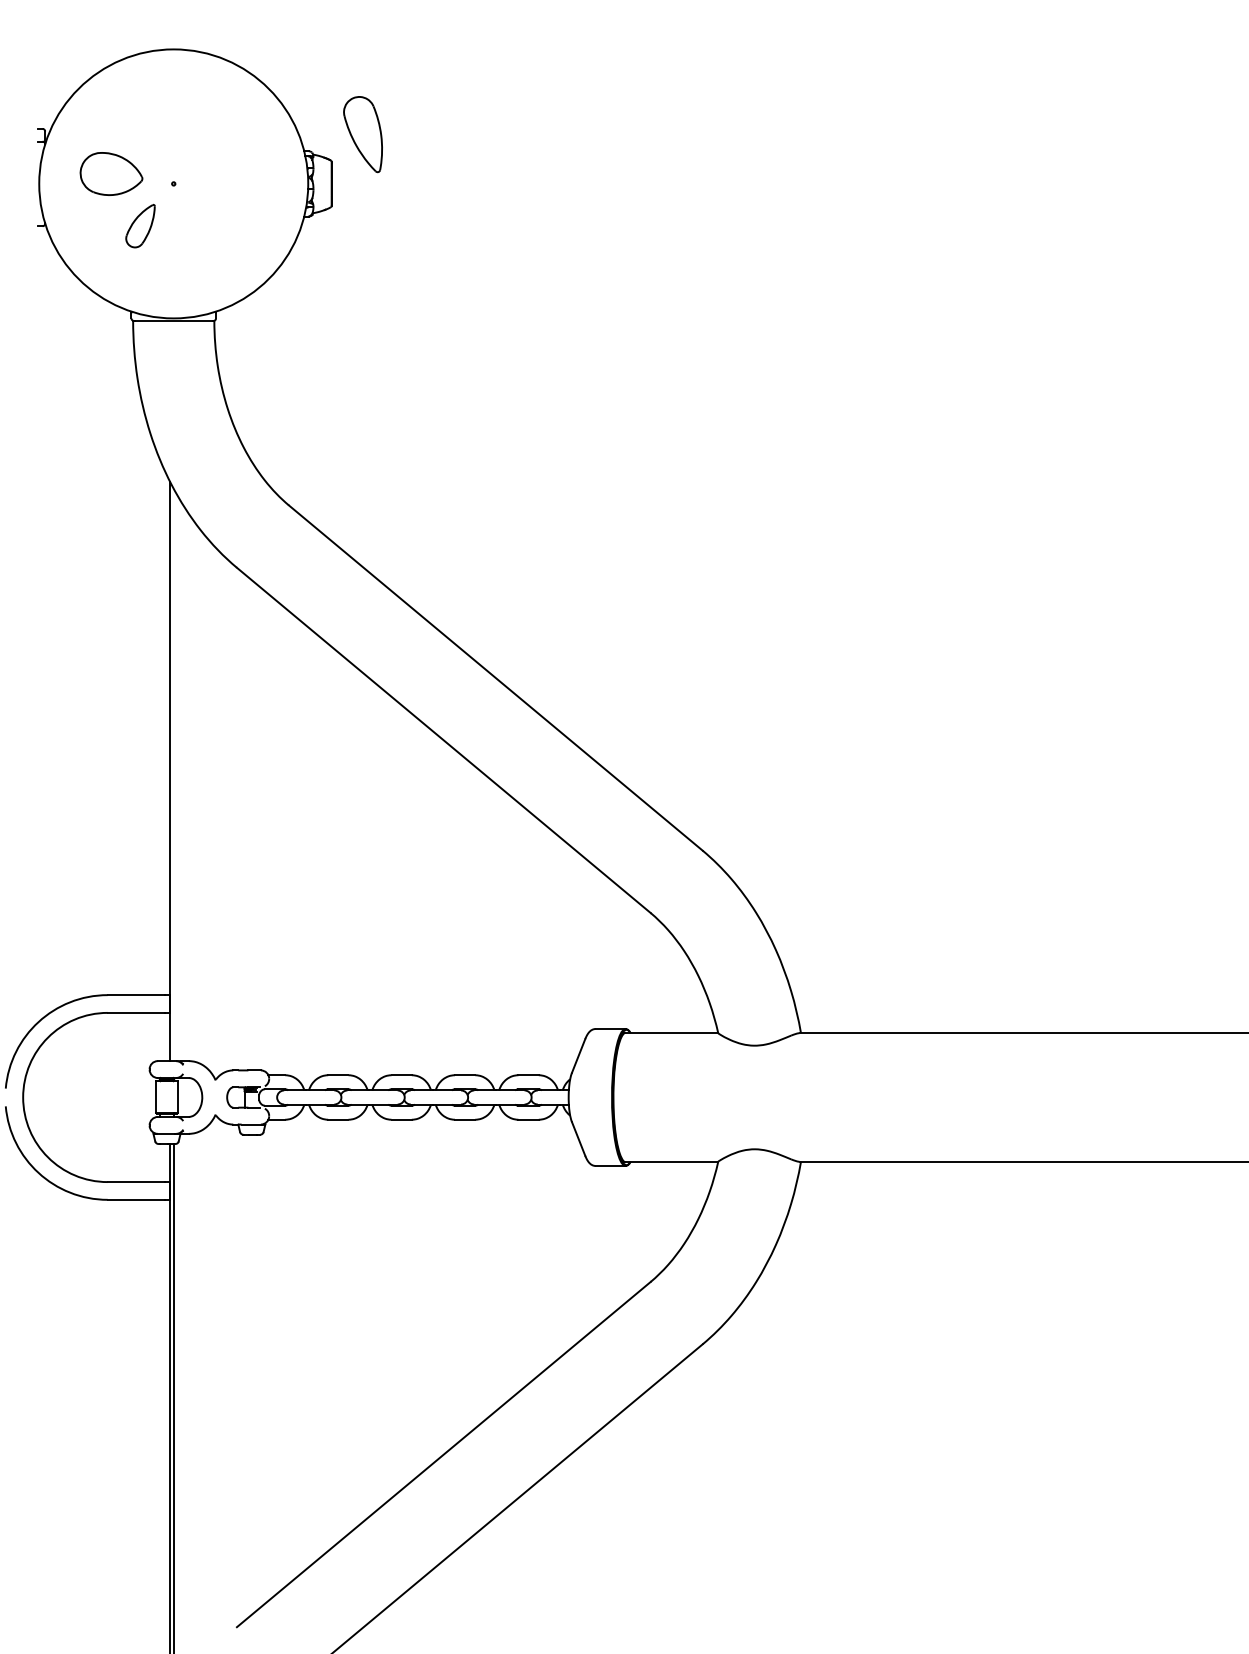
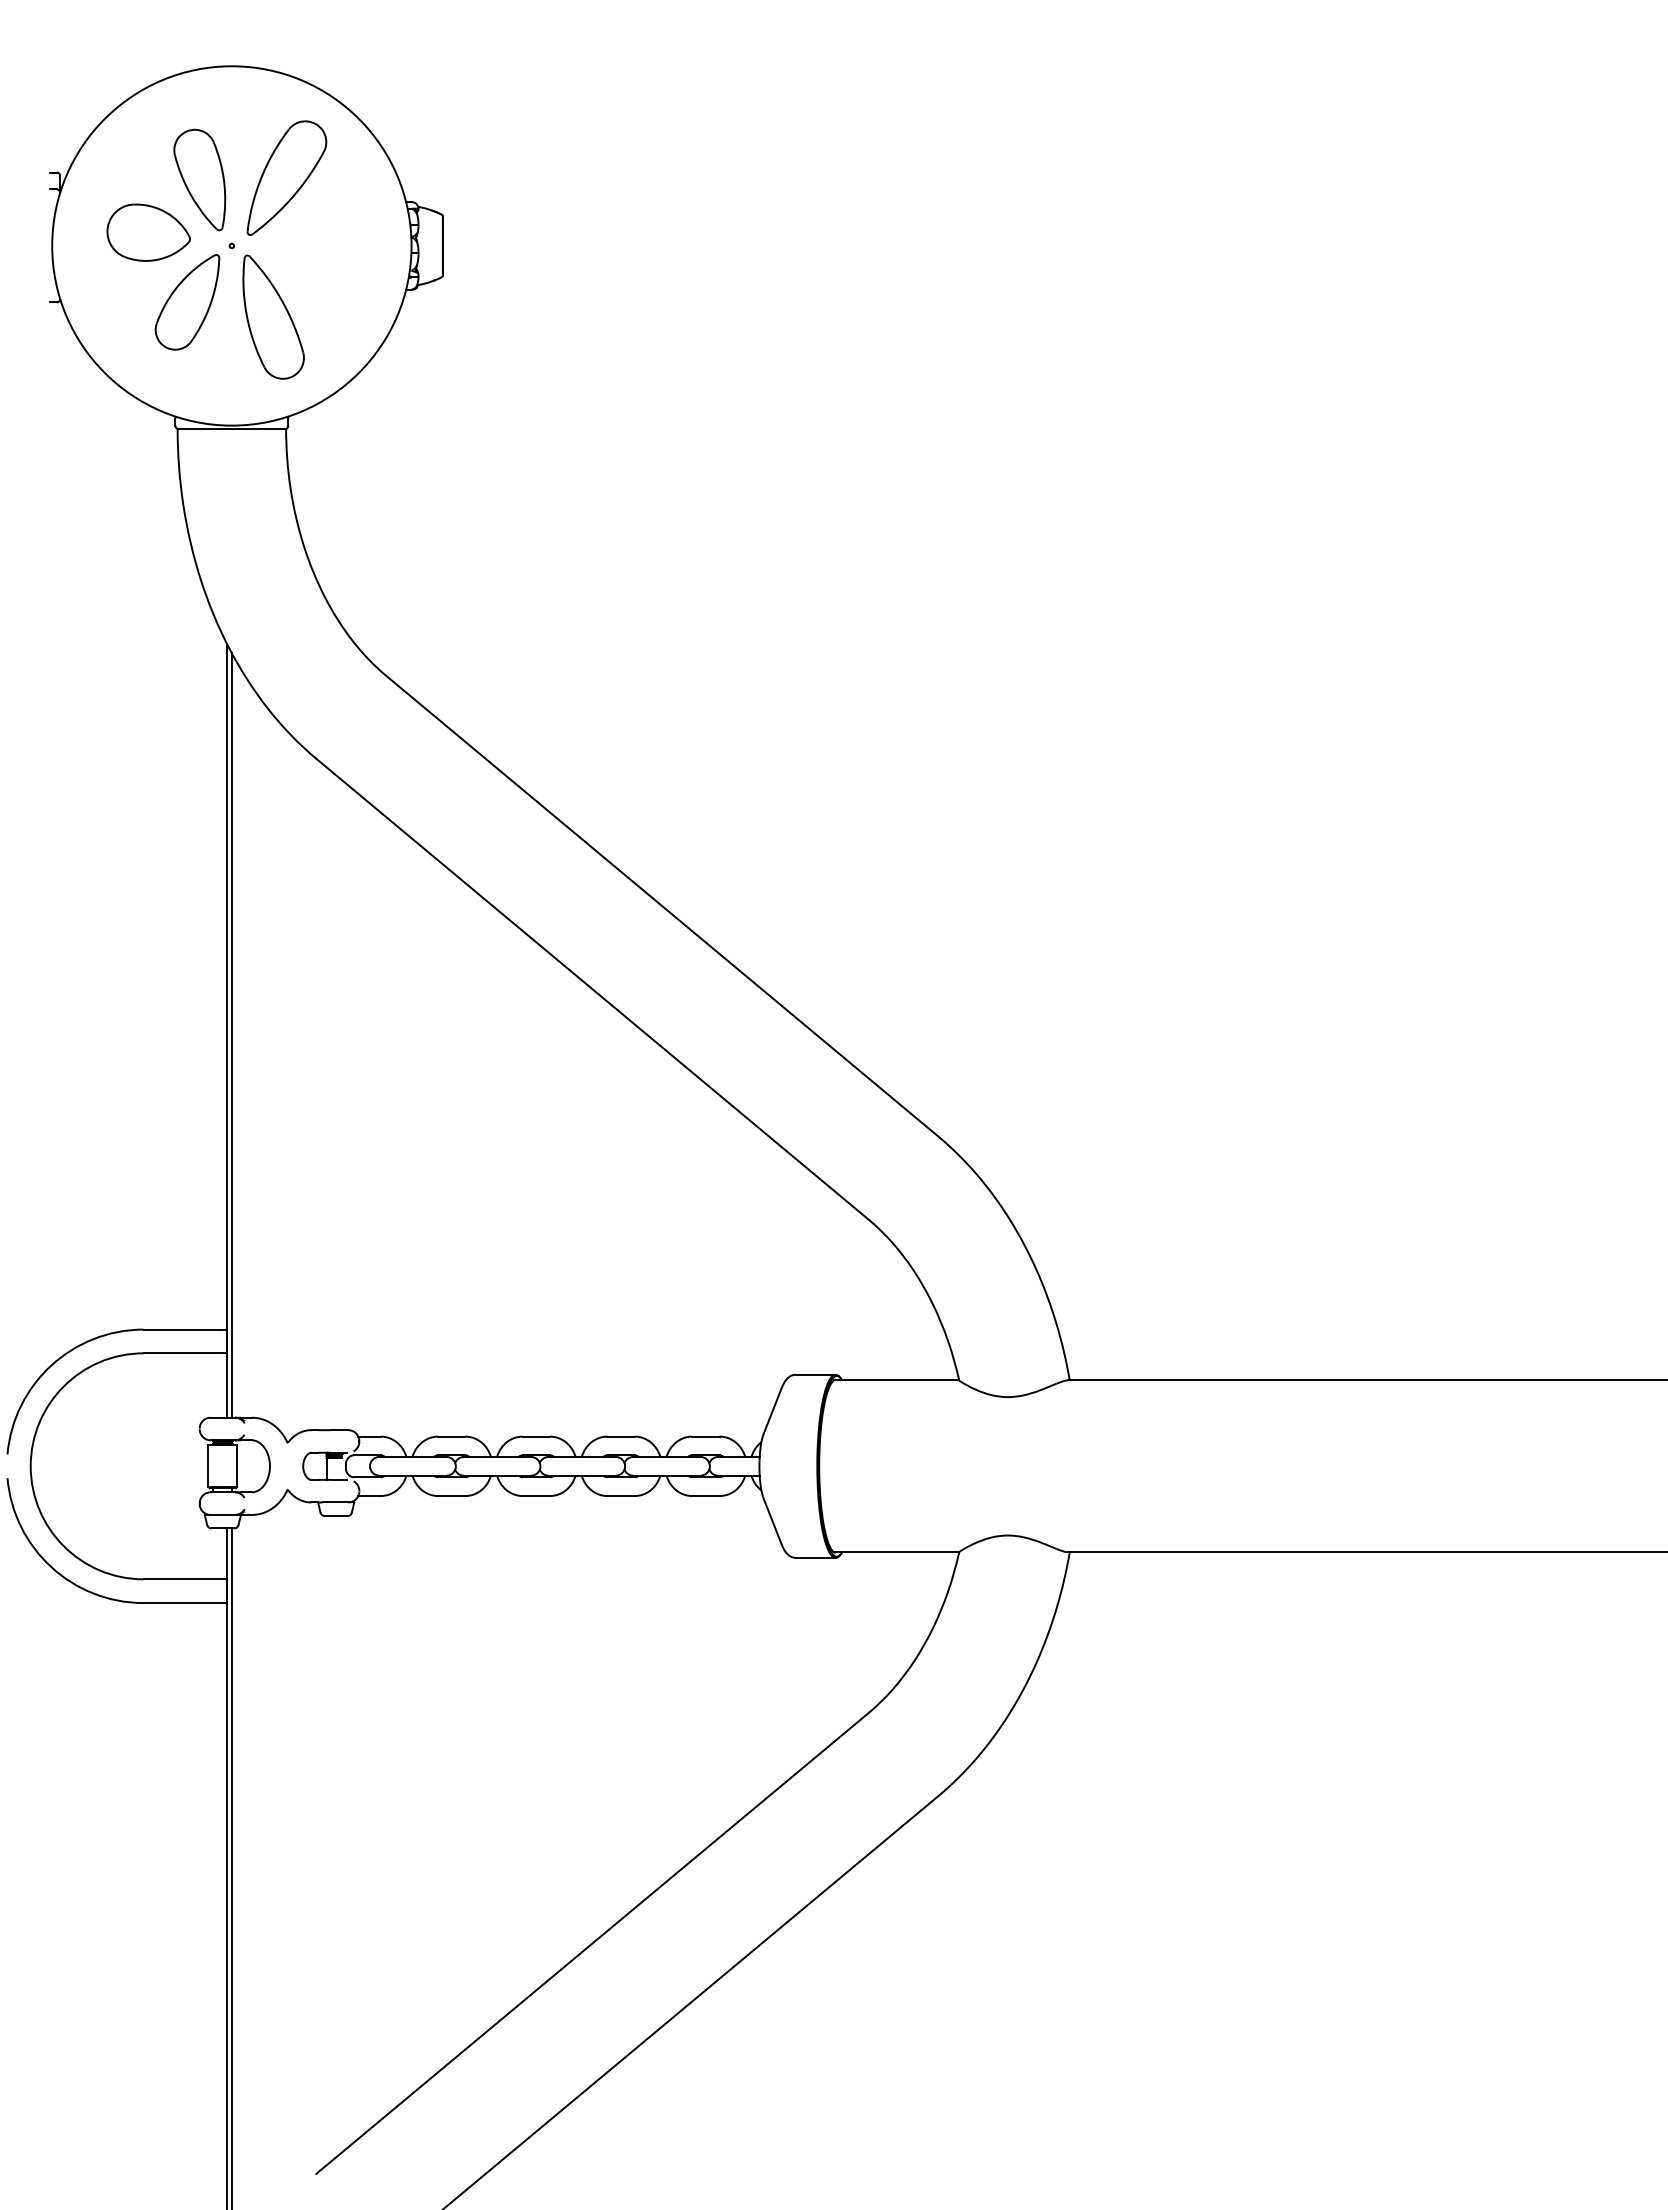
part: (214, 132) -> (286, 177), added
part: (362, 134) -> (199, 179), moved
part: (140, 226) -> (187, 302), size x1.67
part: (204, 236) -> (273, 316), added
line: (173, 774) -> (231, 1035), added

